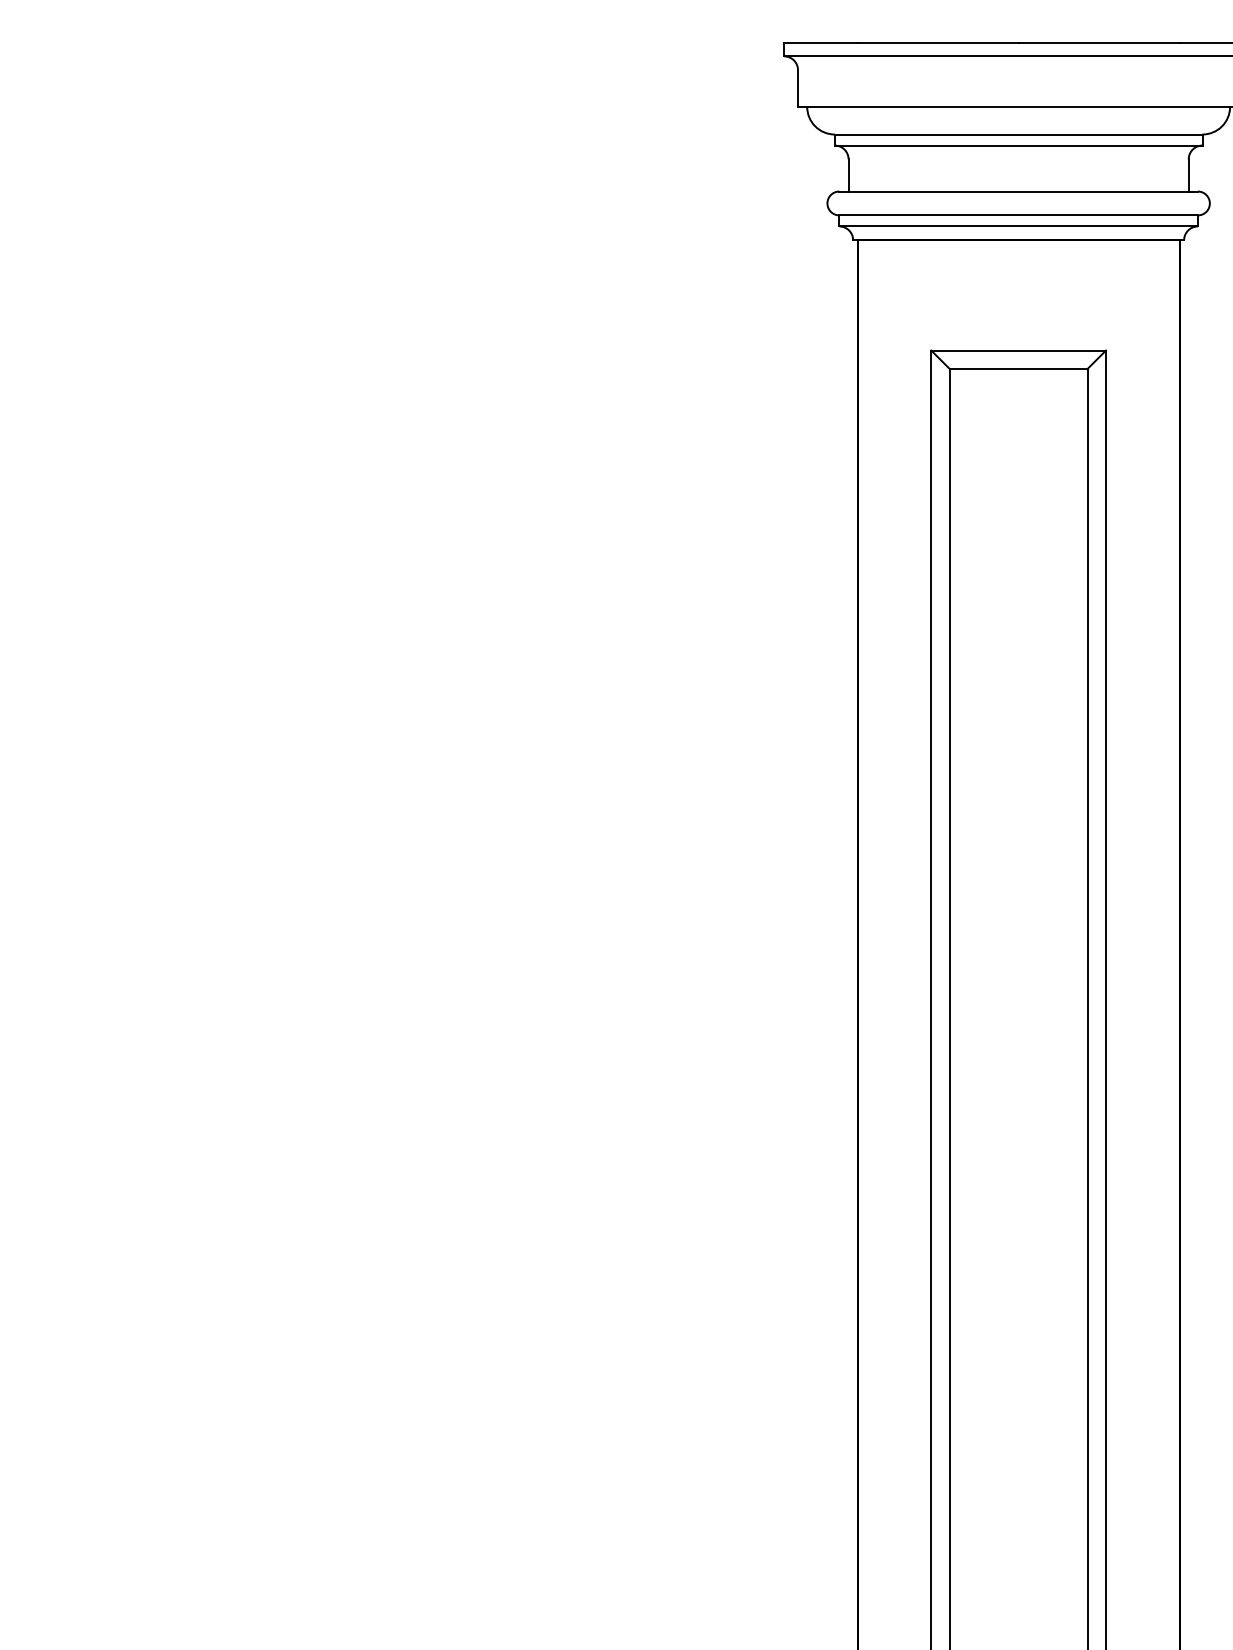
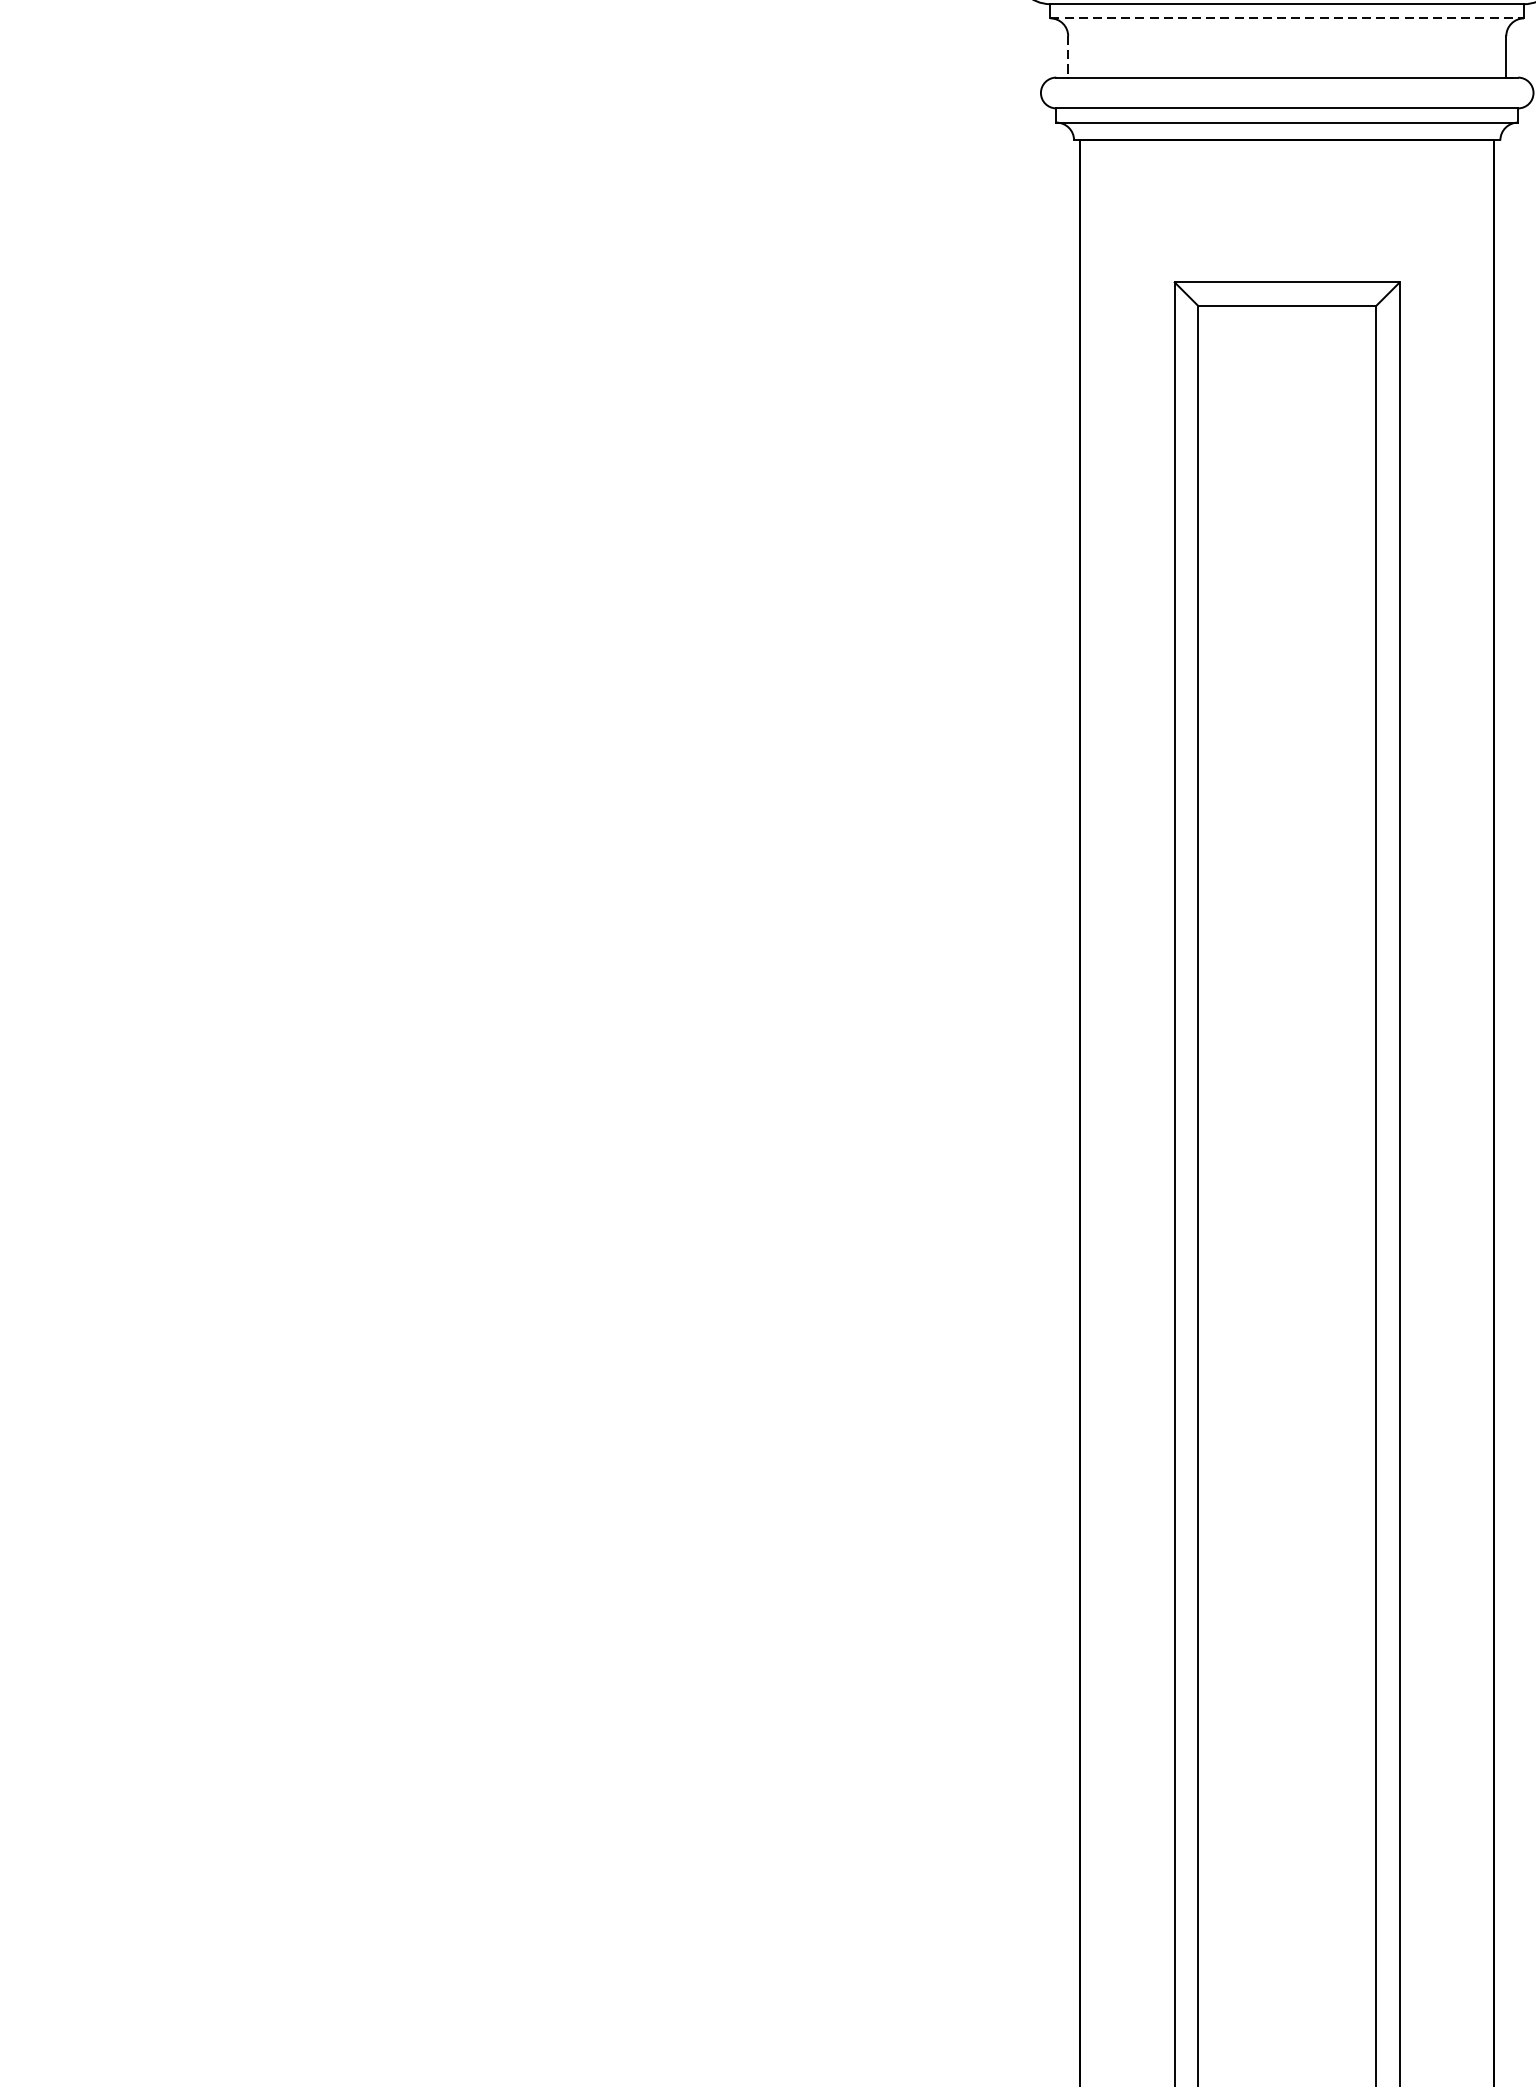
line: (1018, 145) -> (1287, 18), solid -> dashed
line: (848, 175) -> (1068, 56), solid -> dashed

